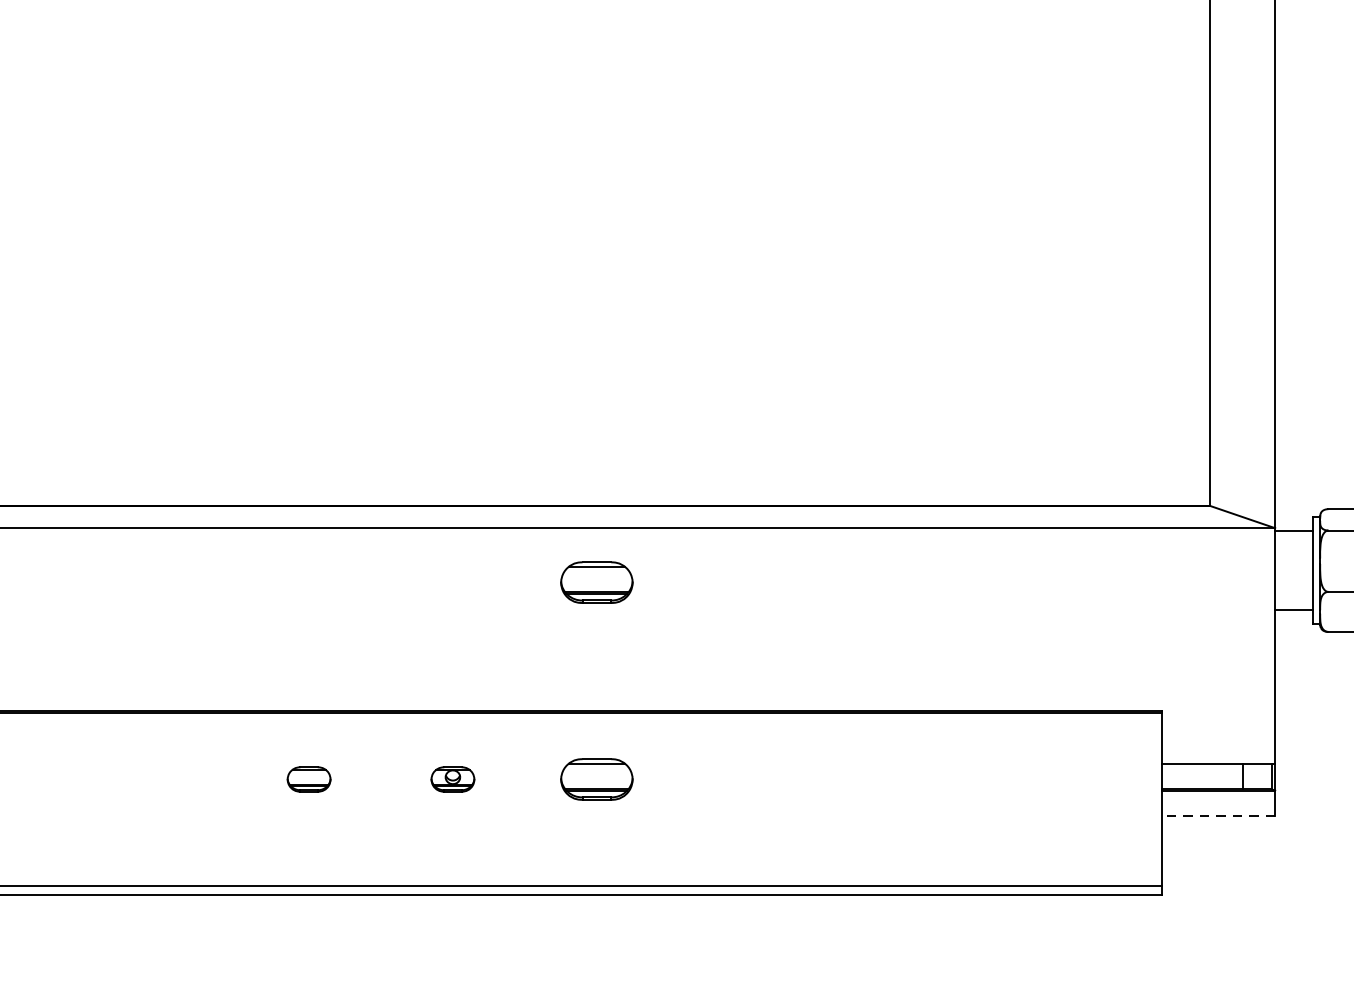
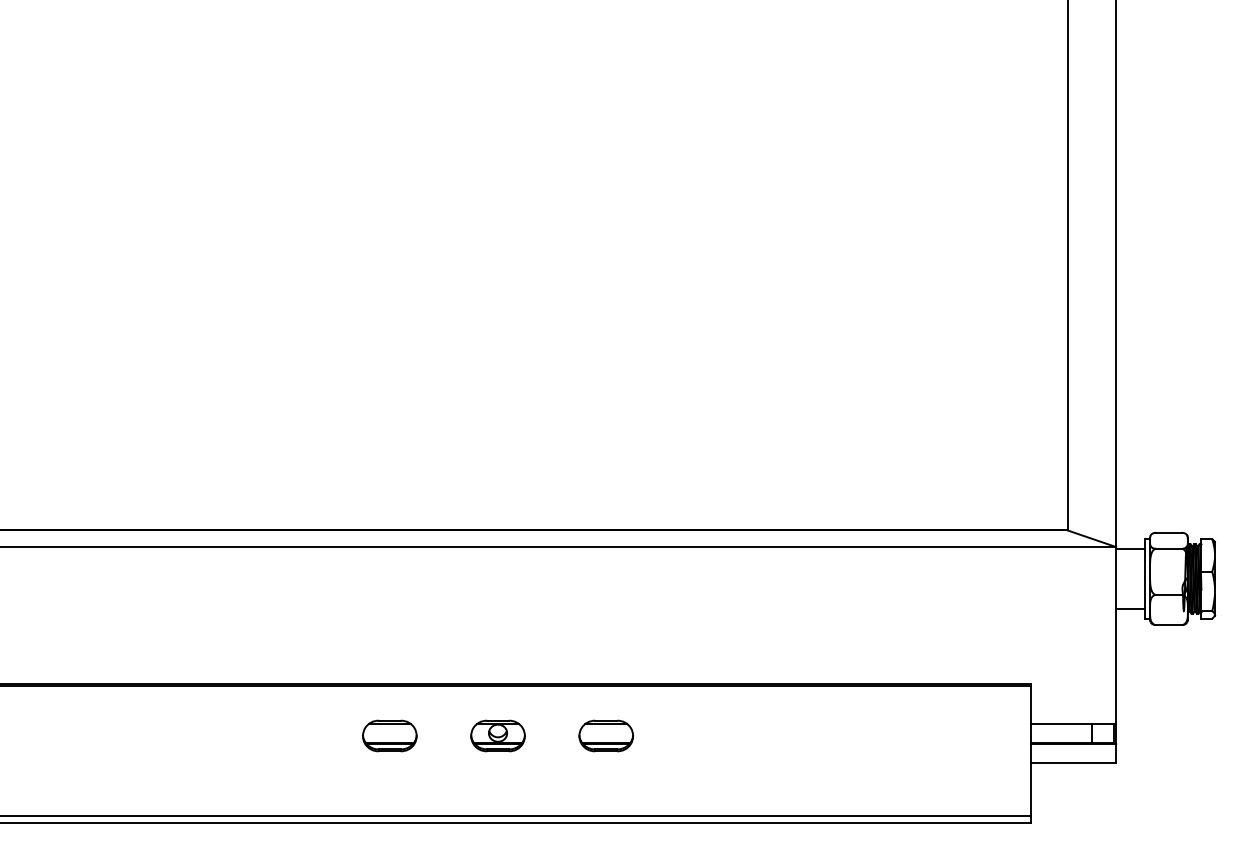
part: (597, 581) -> (606, 587), removed
part: (308, 778) -> (389, 735), size x1.67
part: (452, 778) -> (497, 735), size x1.67
line: (1218, 816) -> (1073, 763), dashed -> solid

